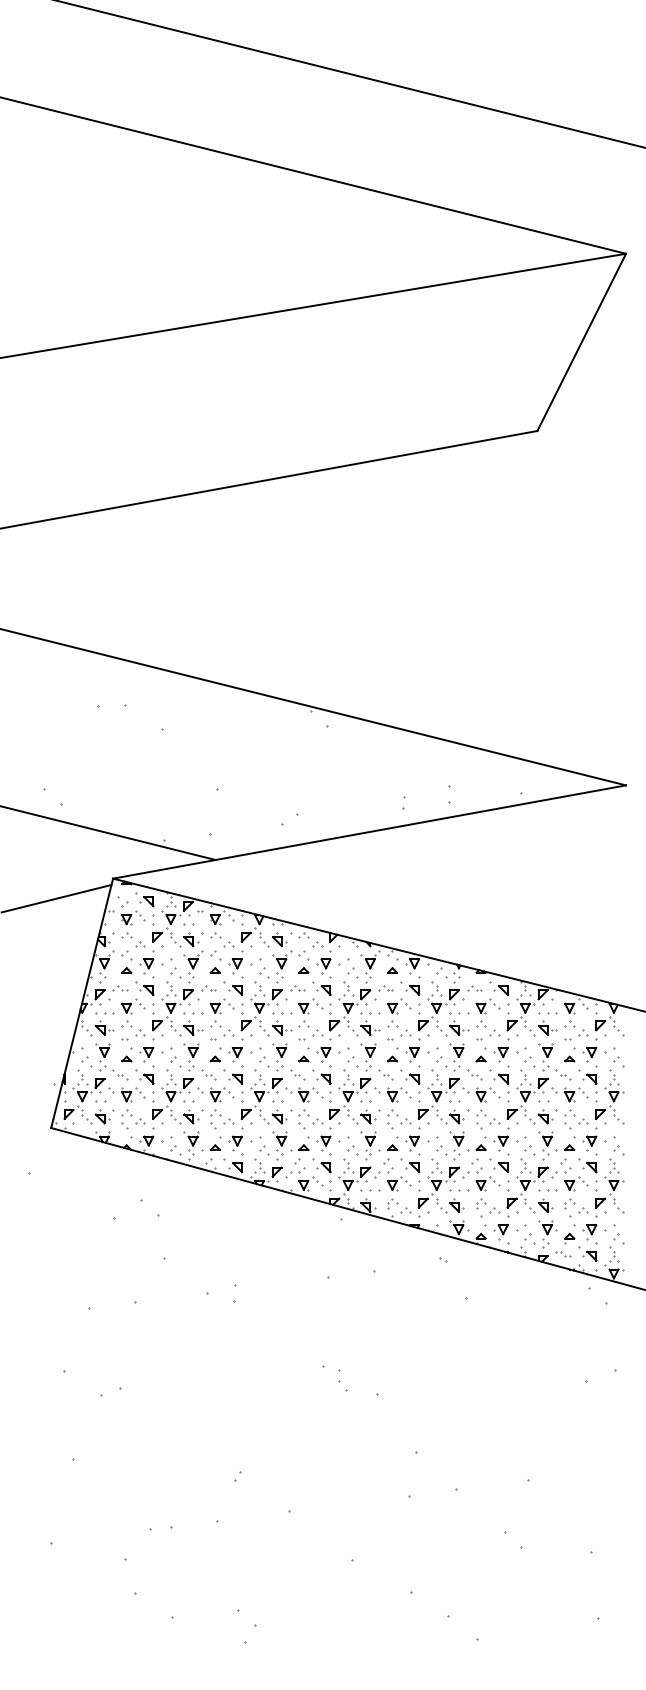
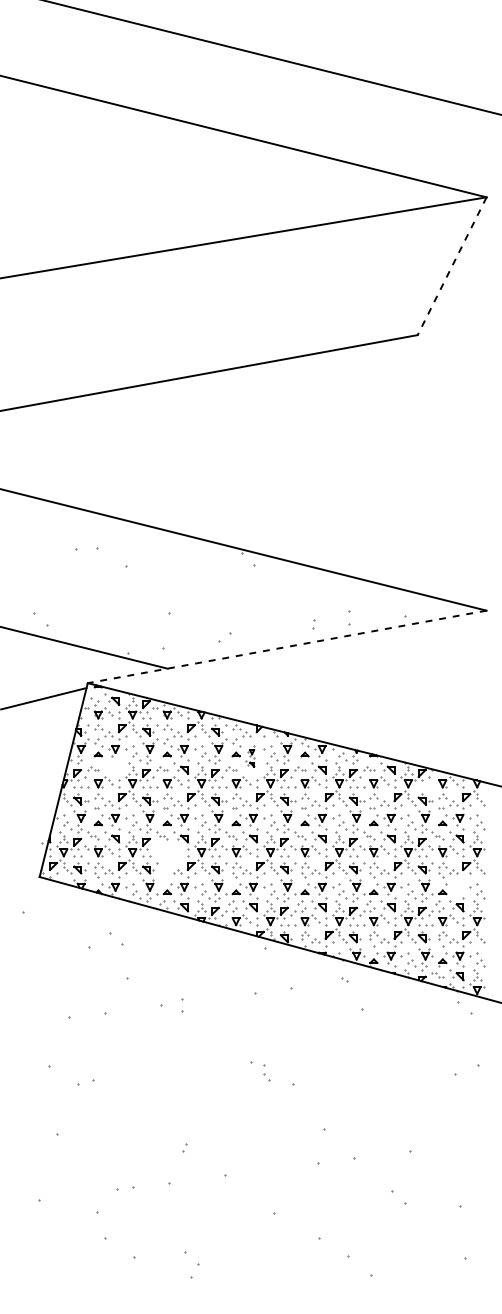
line: (581, 342) -> (451, 266), solid -> dashed
line: (369, 832) -> (287, 647), solid -> dashed
part: (321, 972) -> (249, 756), size x0.6
part: (144, 985) -> (112, 766), removed
part: (547, 1013) -> (425, 788), removed
part: (215, 1108) -> (167, 861), removed
part: (589, 1139) -> (458, 885), removed

